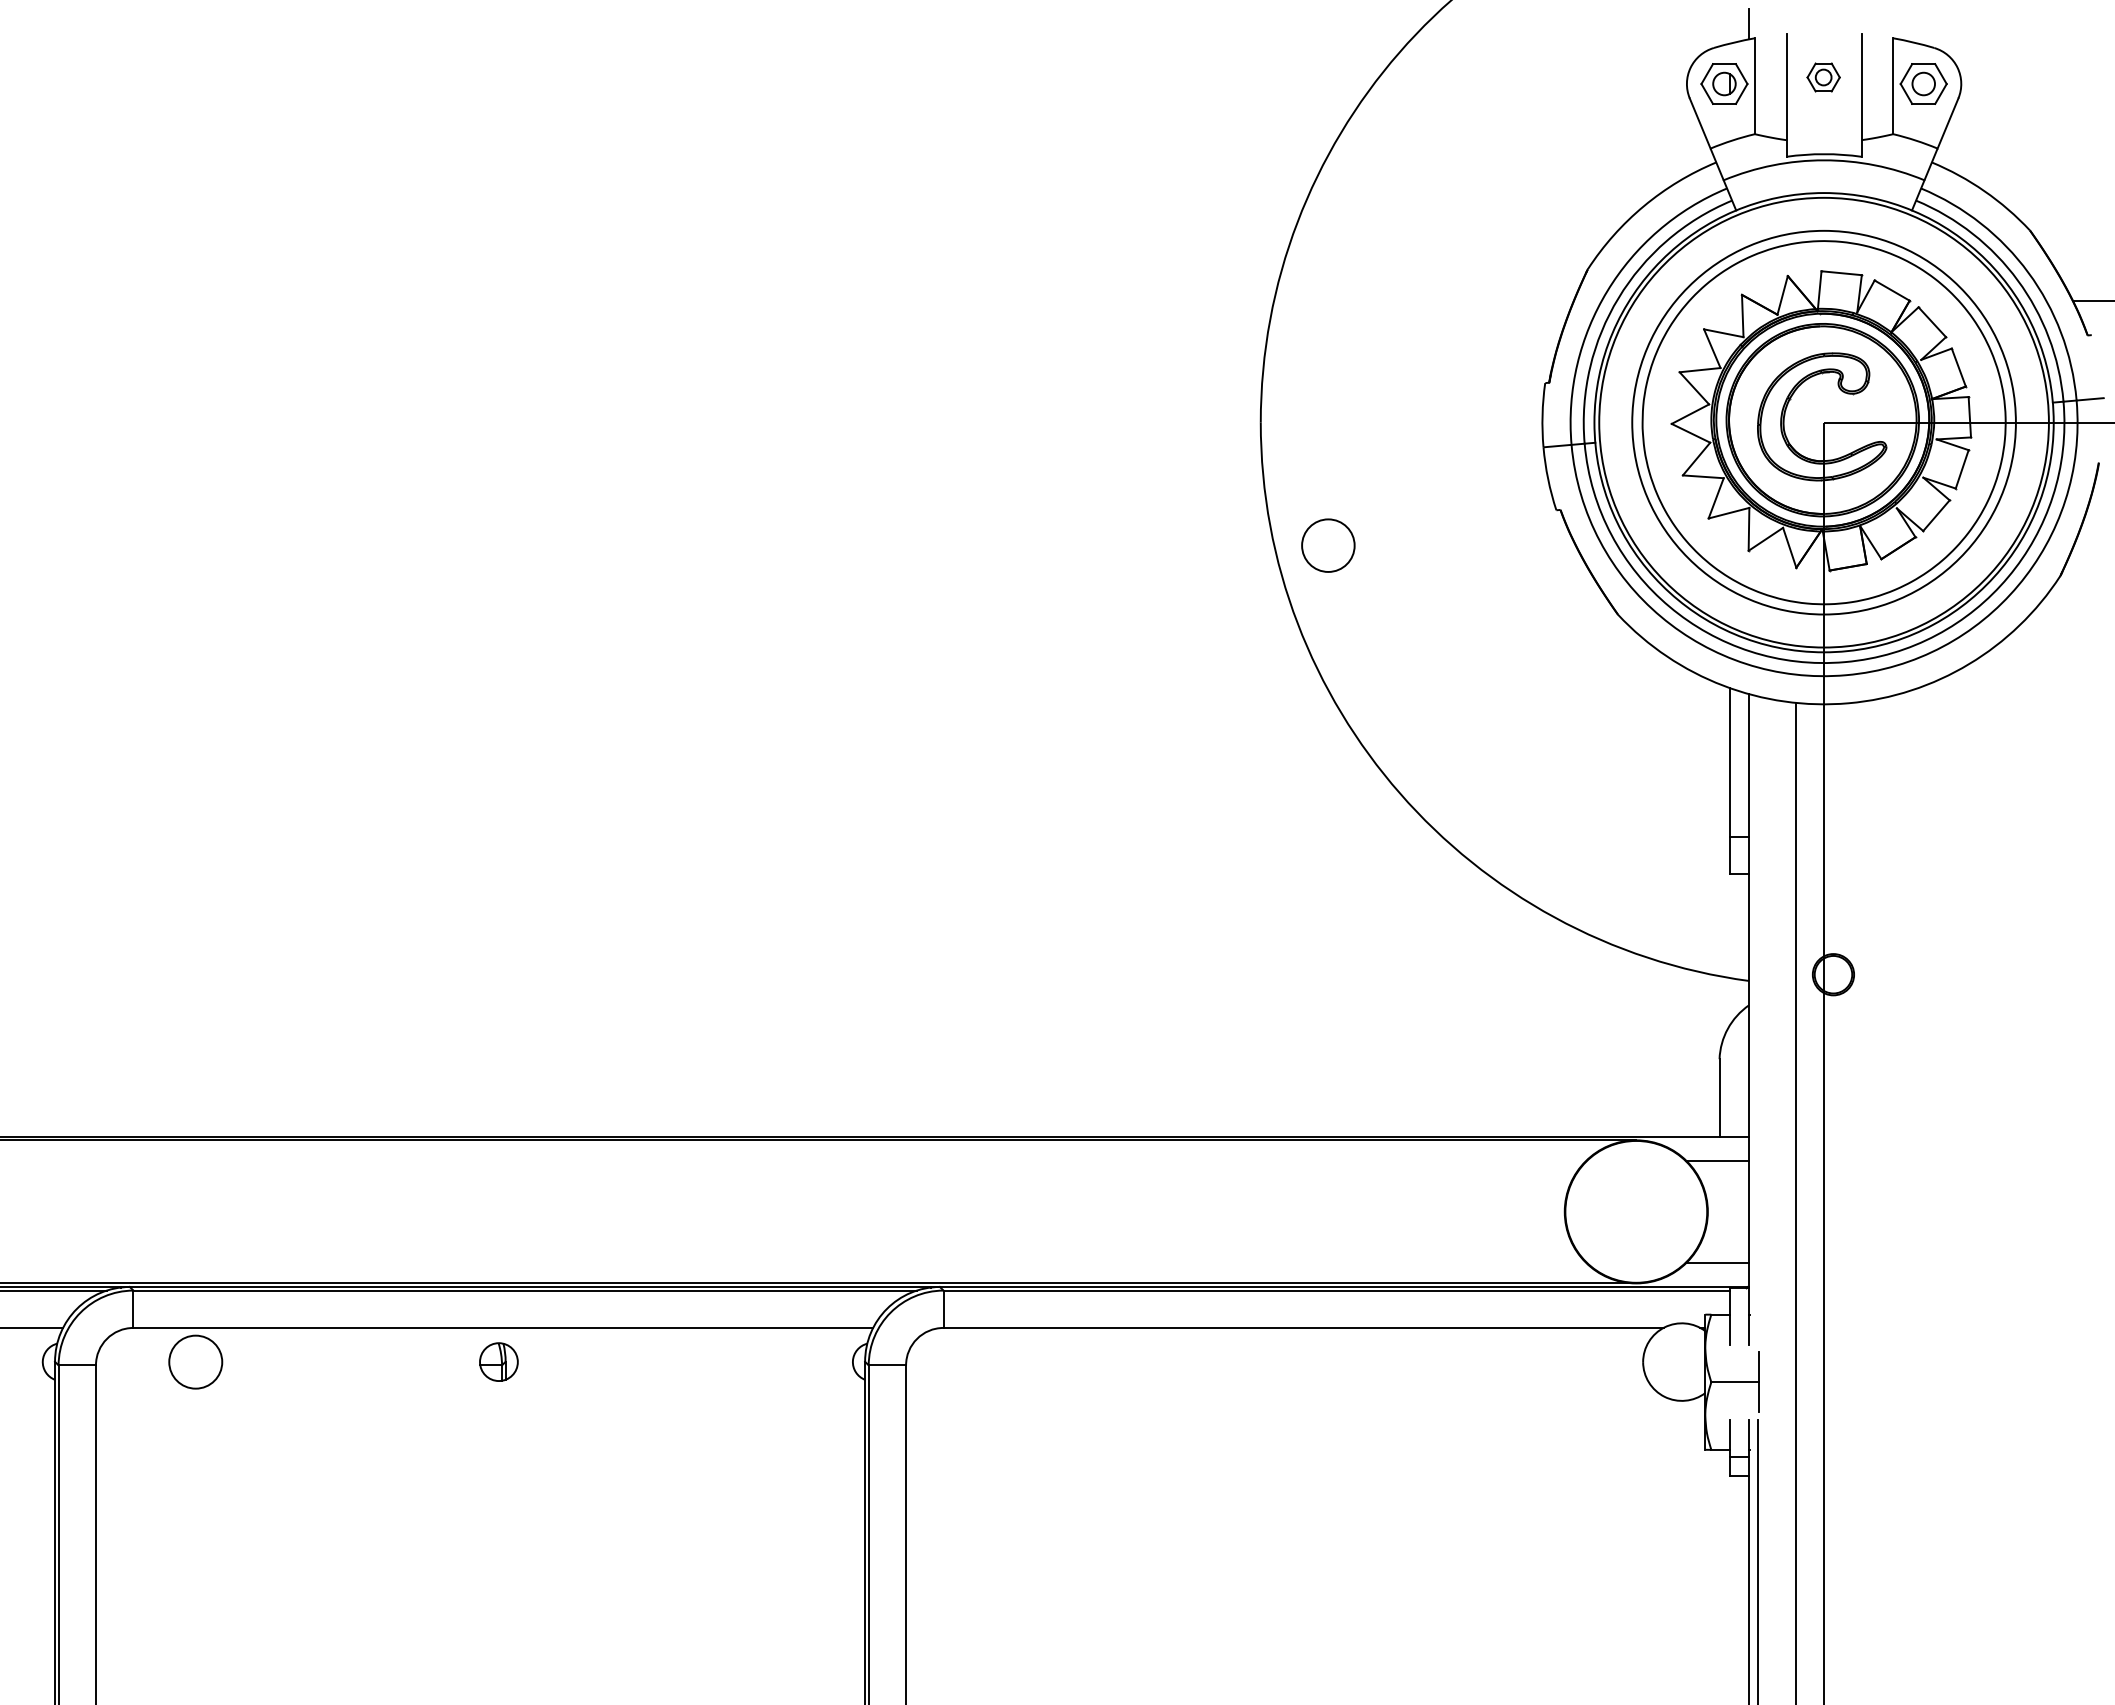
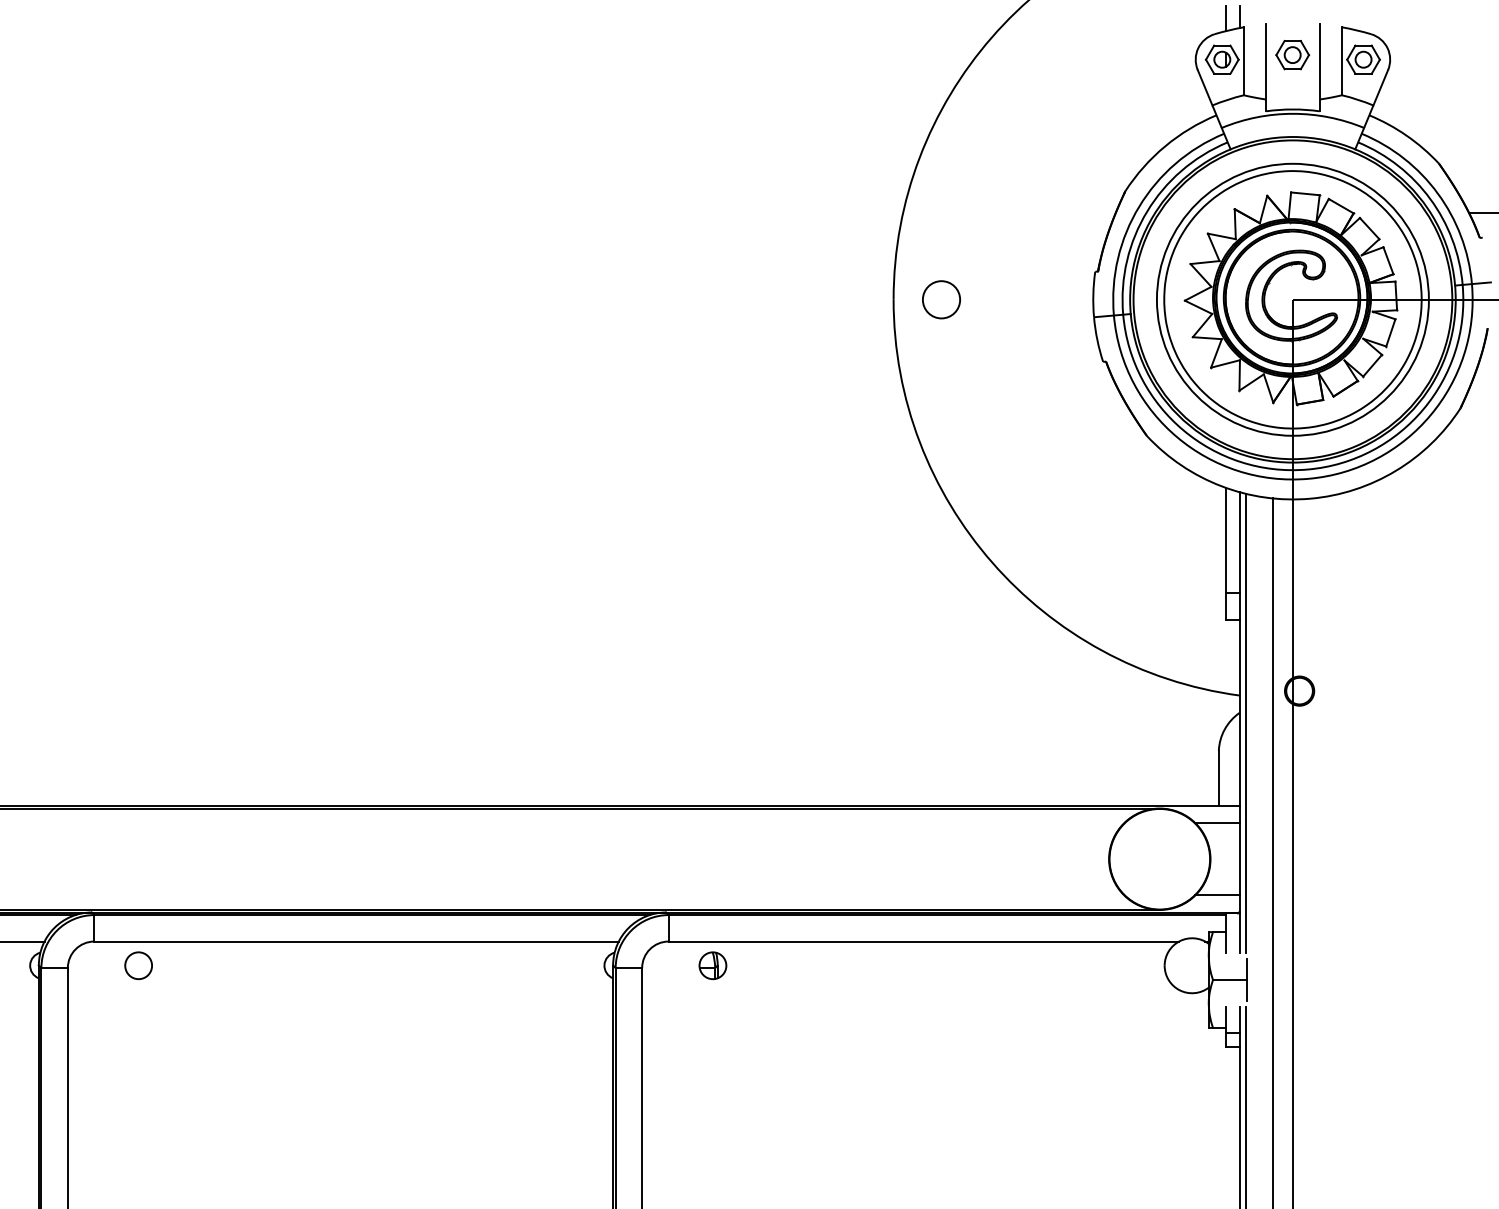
line: (1730, 25) -> (1226, 18), added
part: (1823, 77) -> (1292, 55), size x1.43
circle: (1328, 545) -> (941, 299), moved
line: (1758, 1020) -> (1246, 723), added
circle: (195, 1361) -> (138, 965), size x0.71
part: (498, 1361) -> (712, 965), moved

